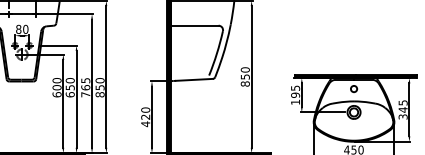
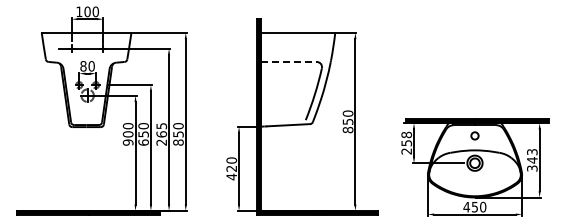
line: (194, 25) -> (288, 61), solid -> dashed
text: (56, 94) -> (127, 142), 600 -> 900
text: (85, 94) -> (161, 142), 765 -> 265
text: (295, 94) -> (406, 142), 195 -> 258
text: (402, 102) -> (531, 151), 345 -> 343

